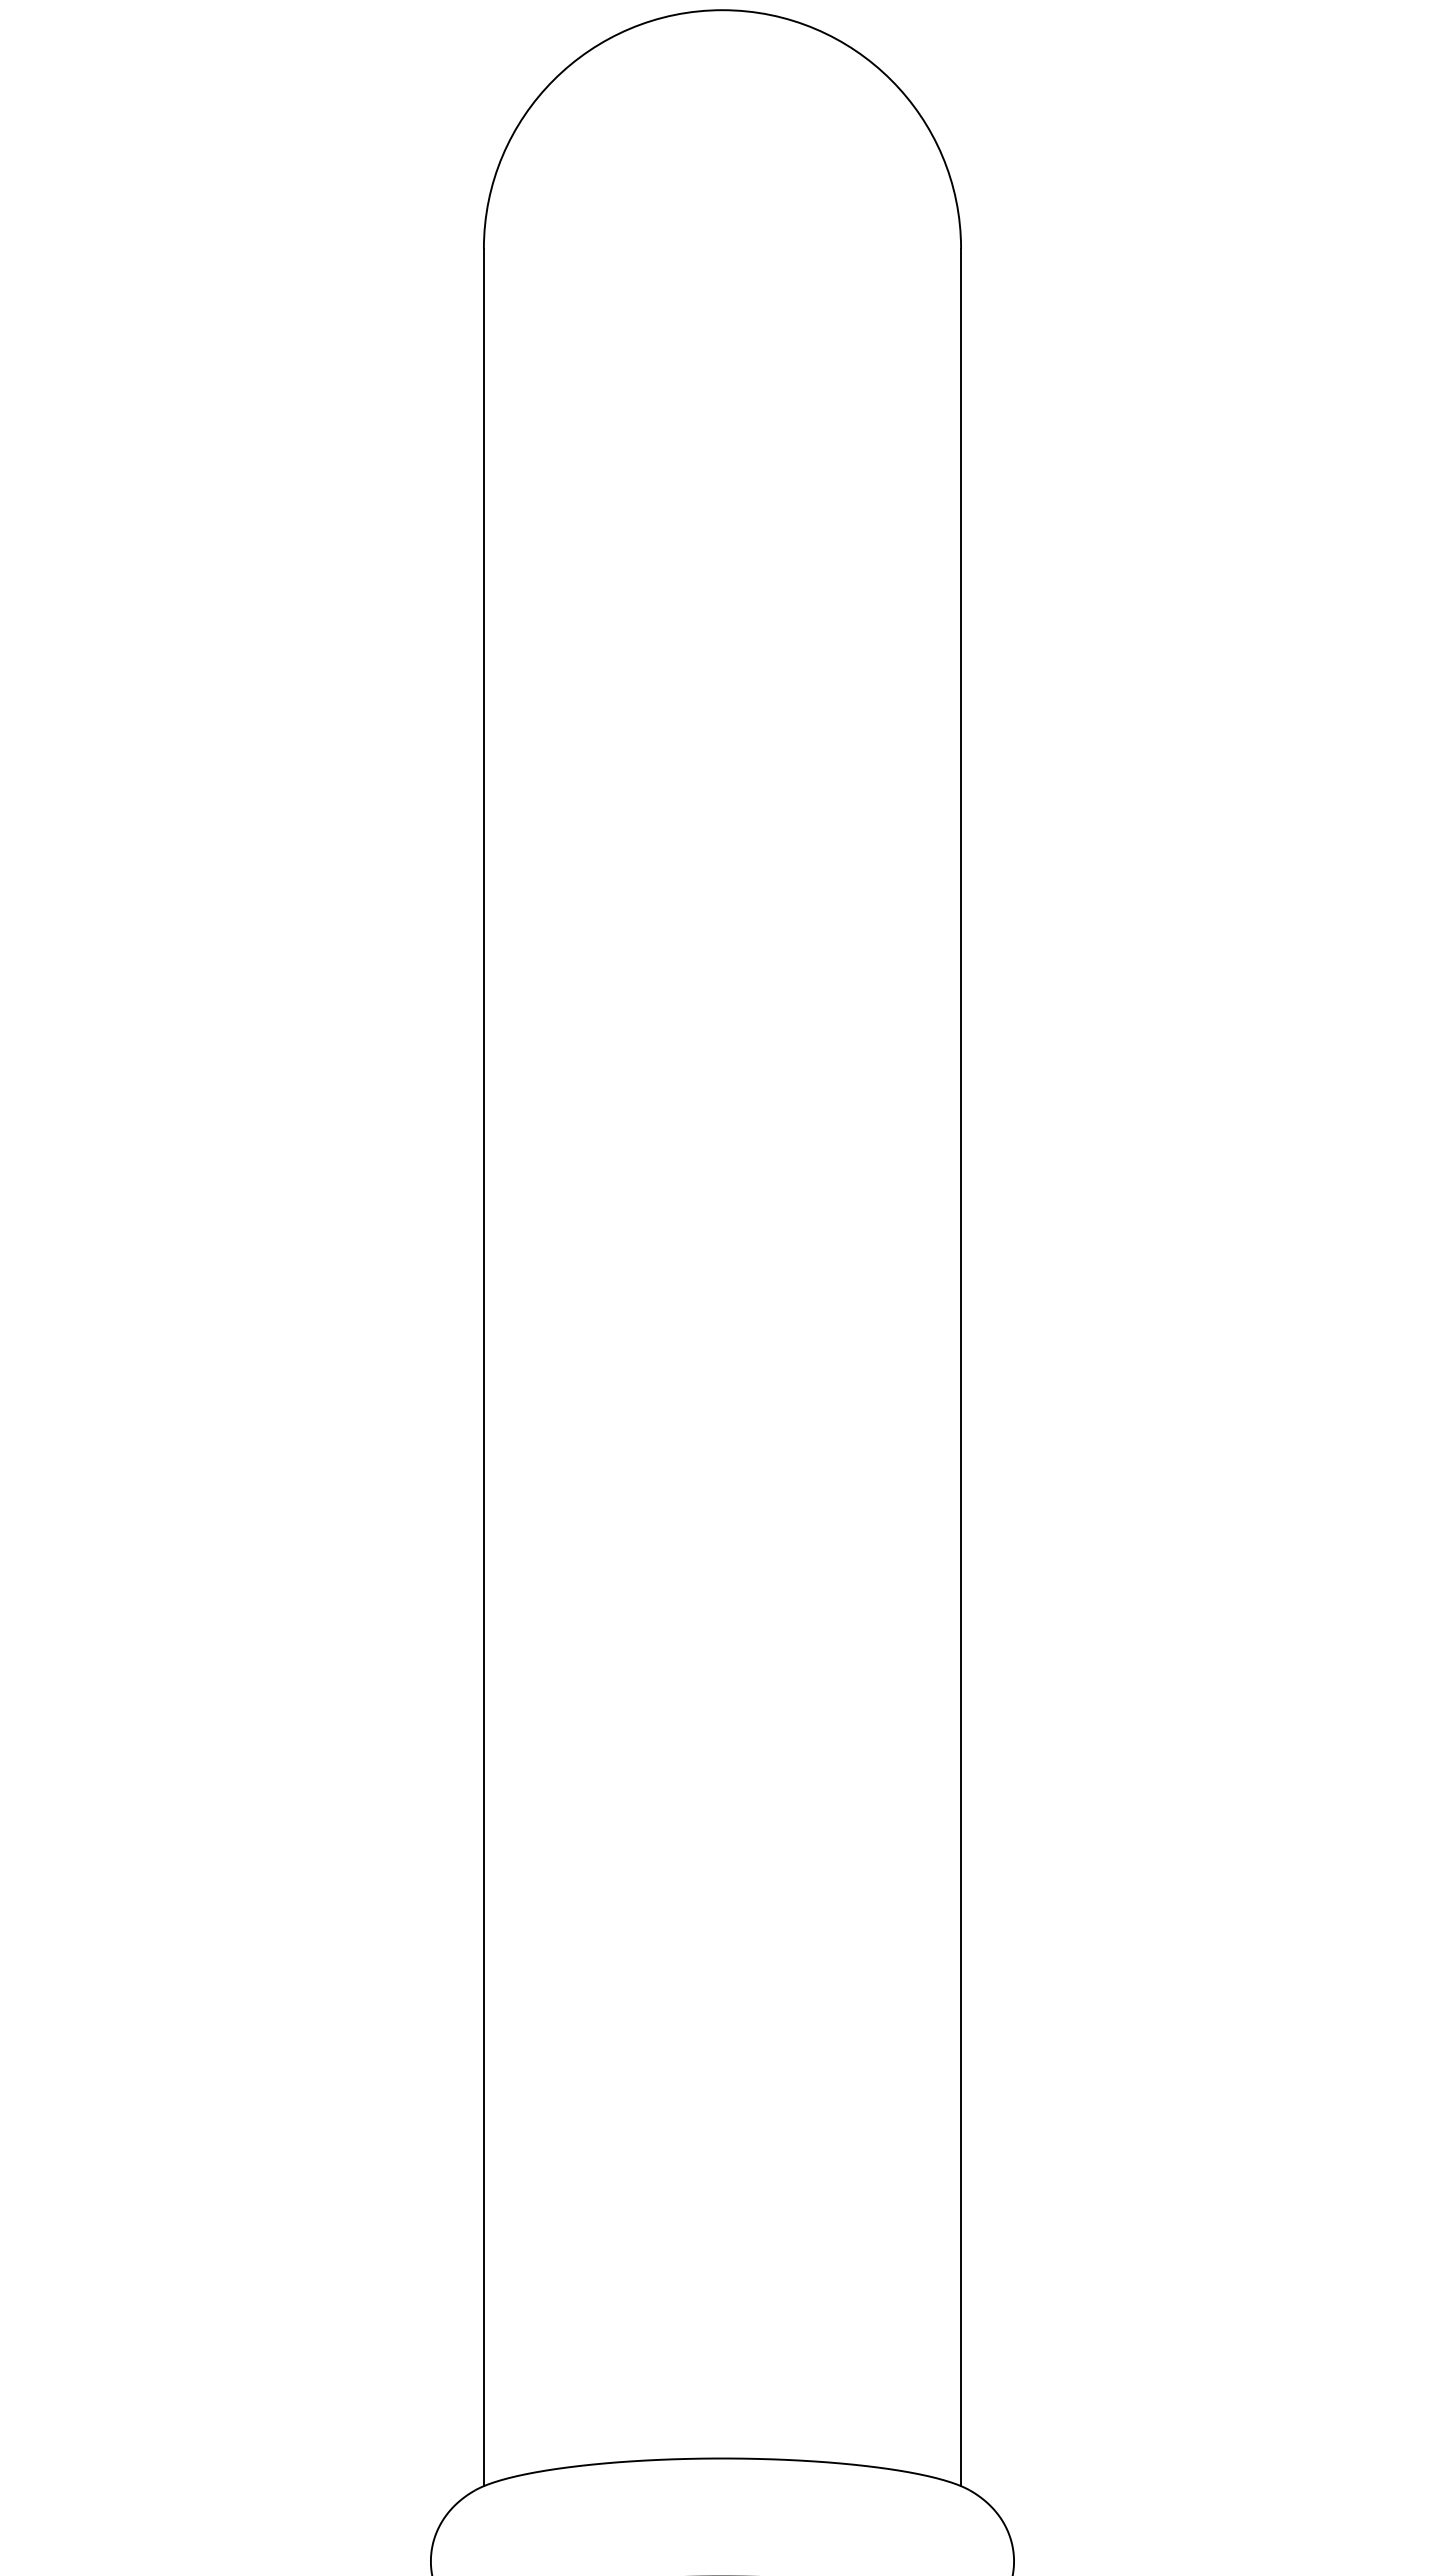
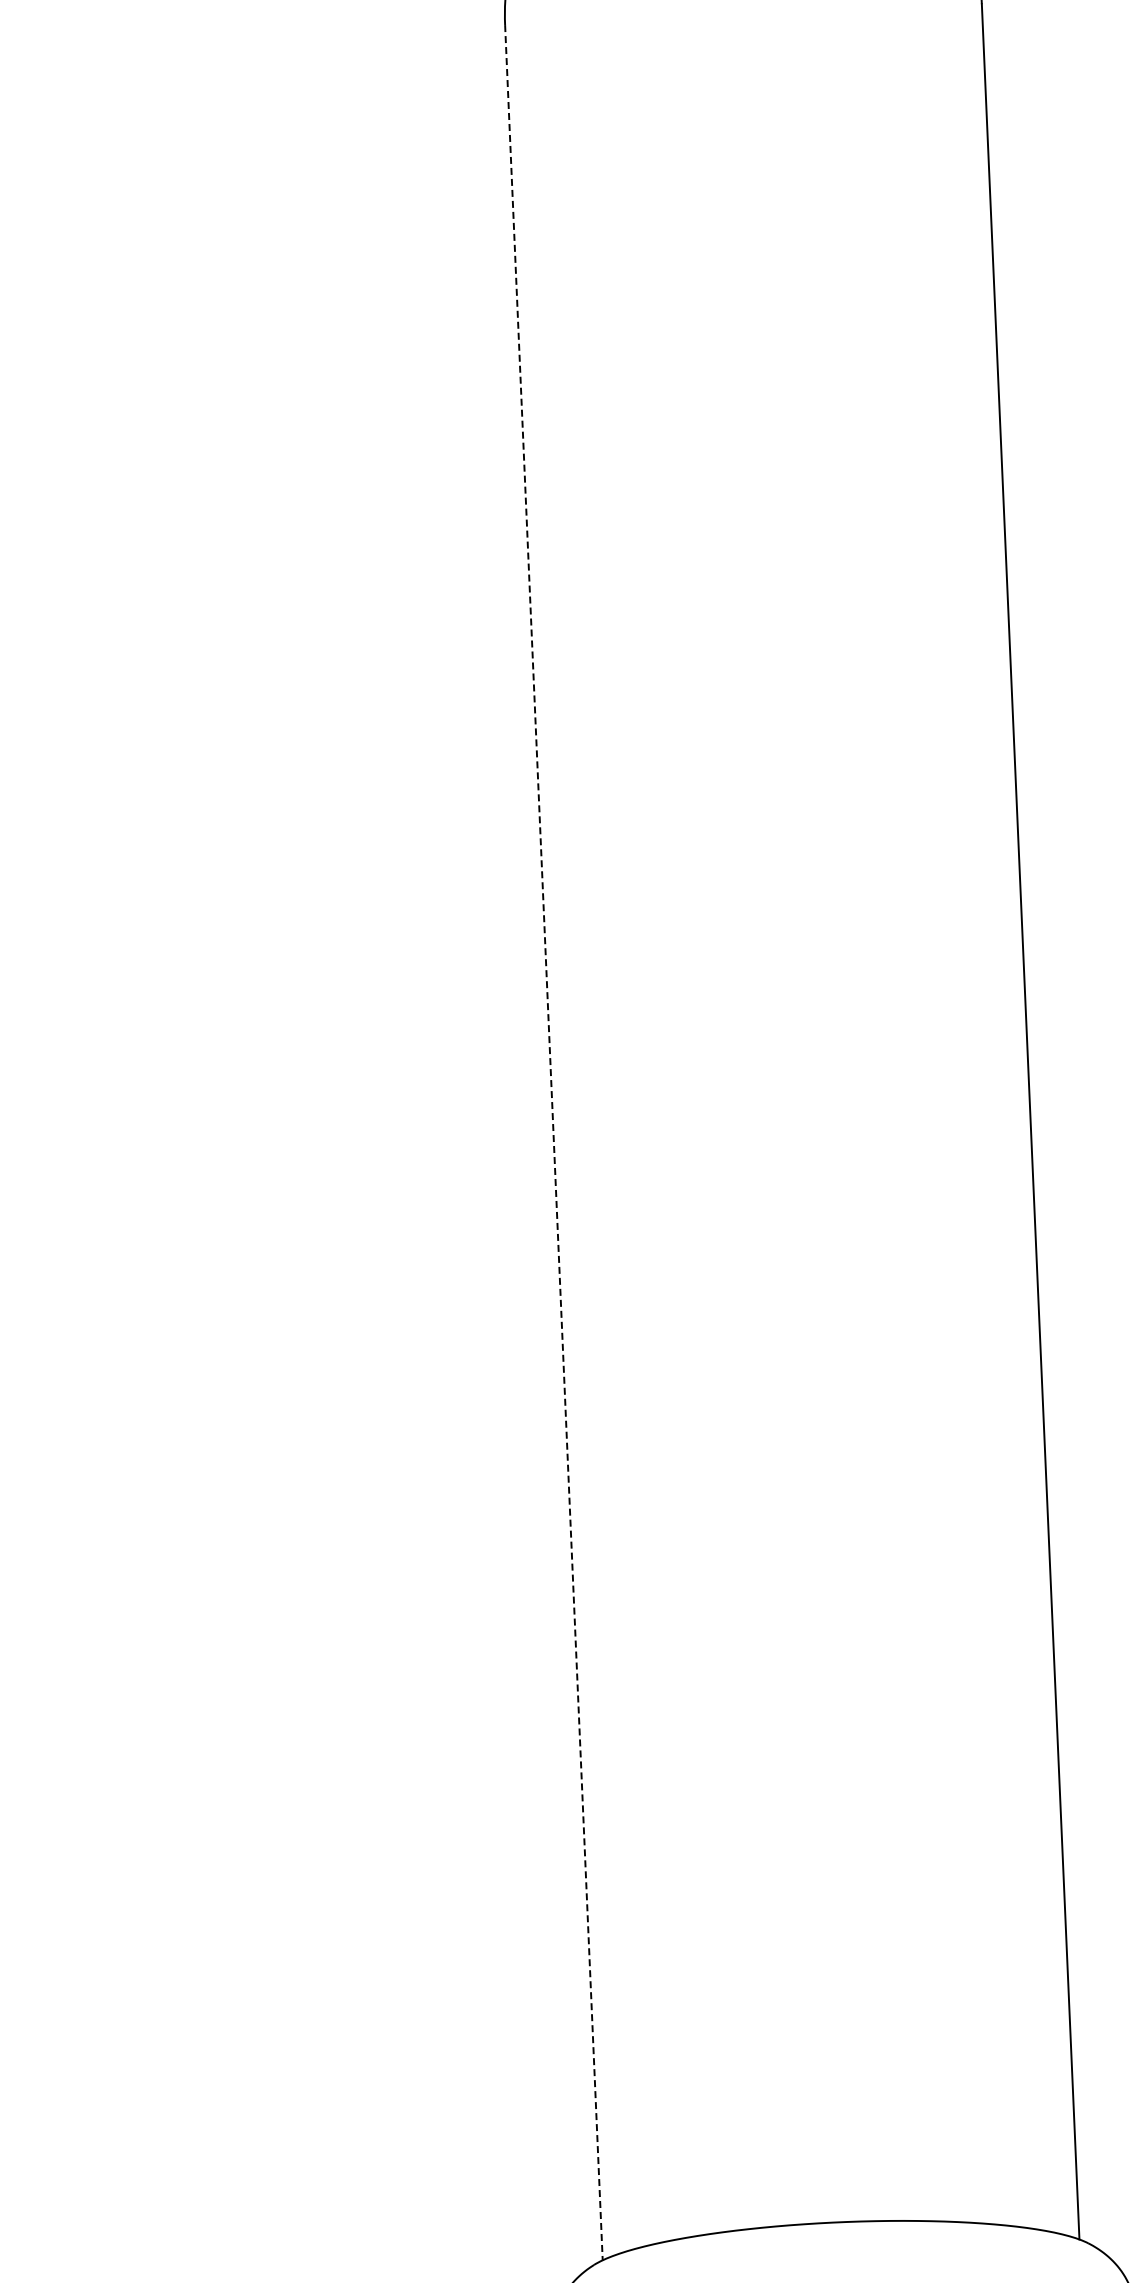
line: (483, 1367) -> (553, 1142), solid -> dashed

